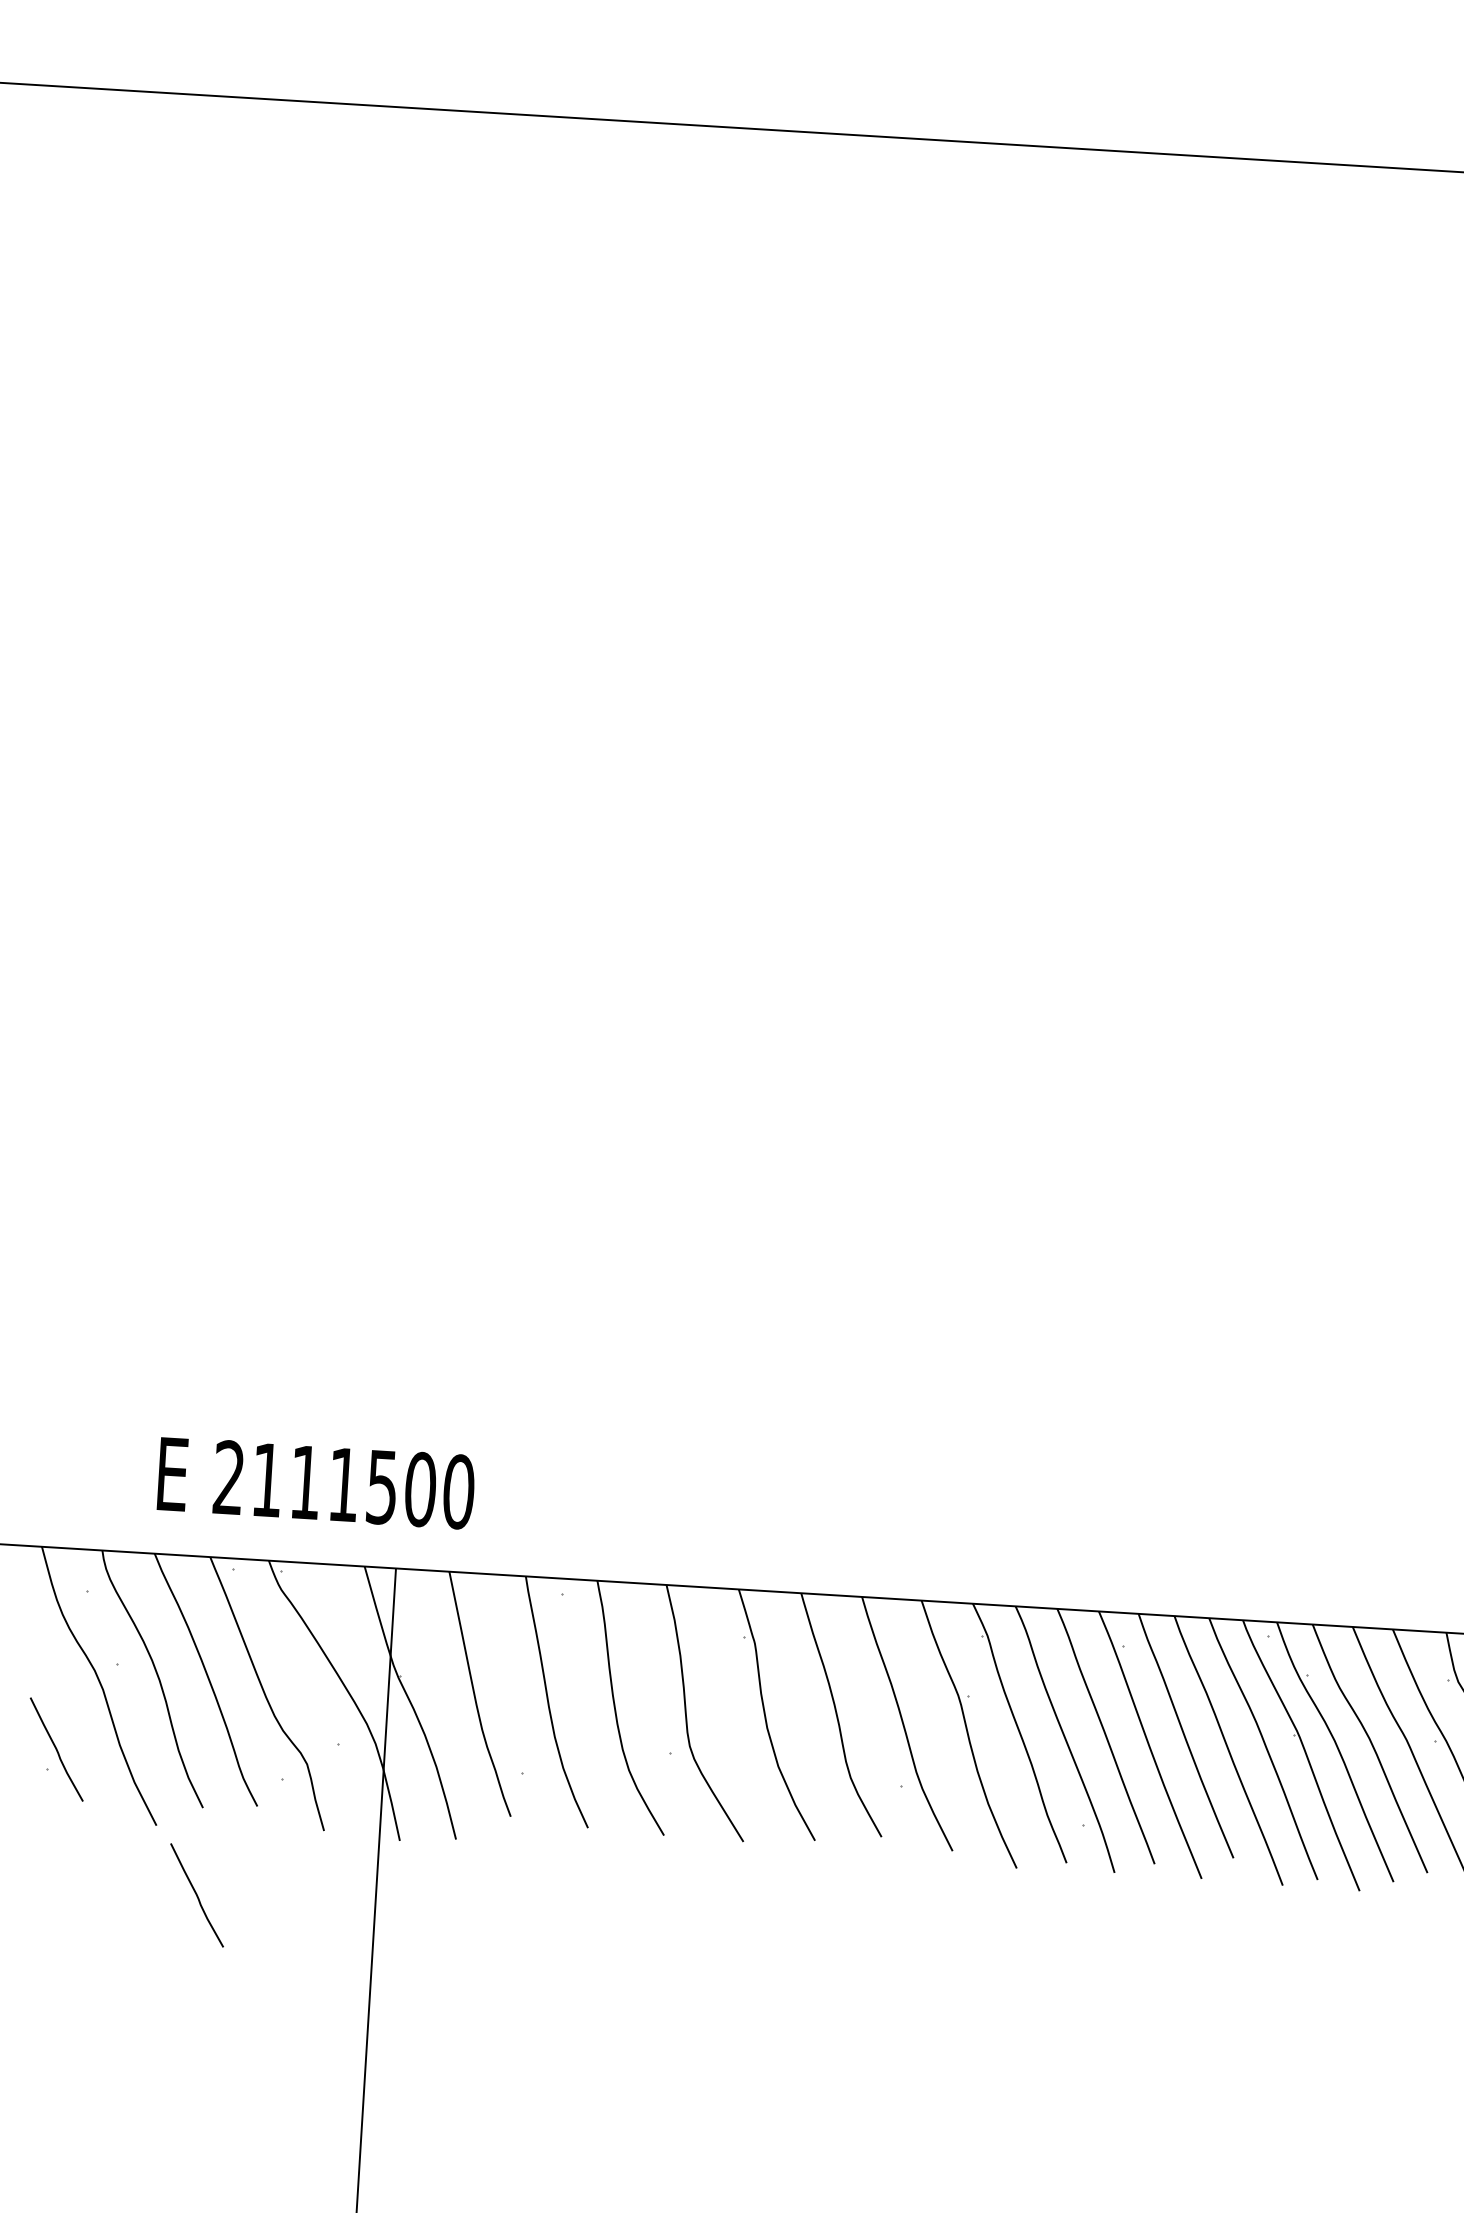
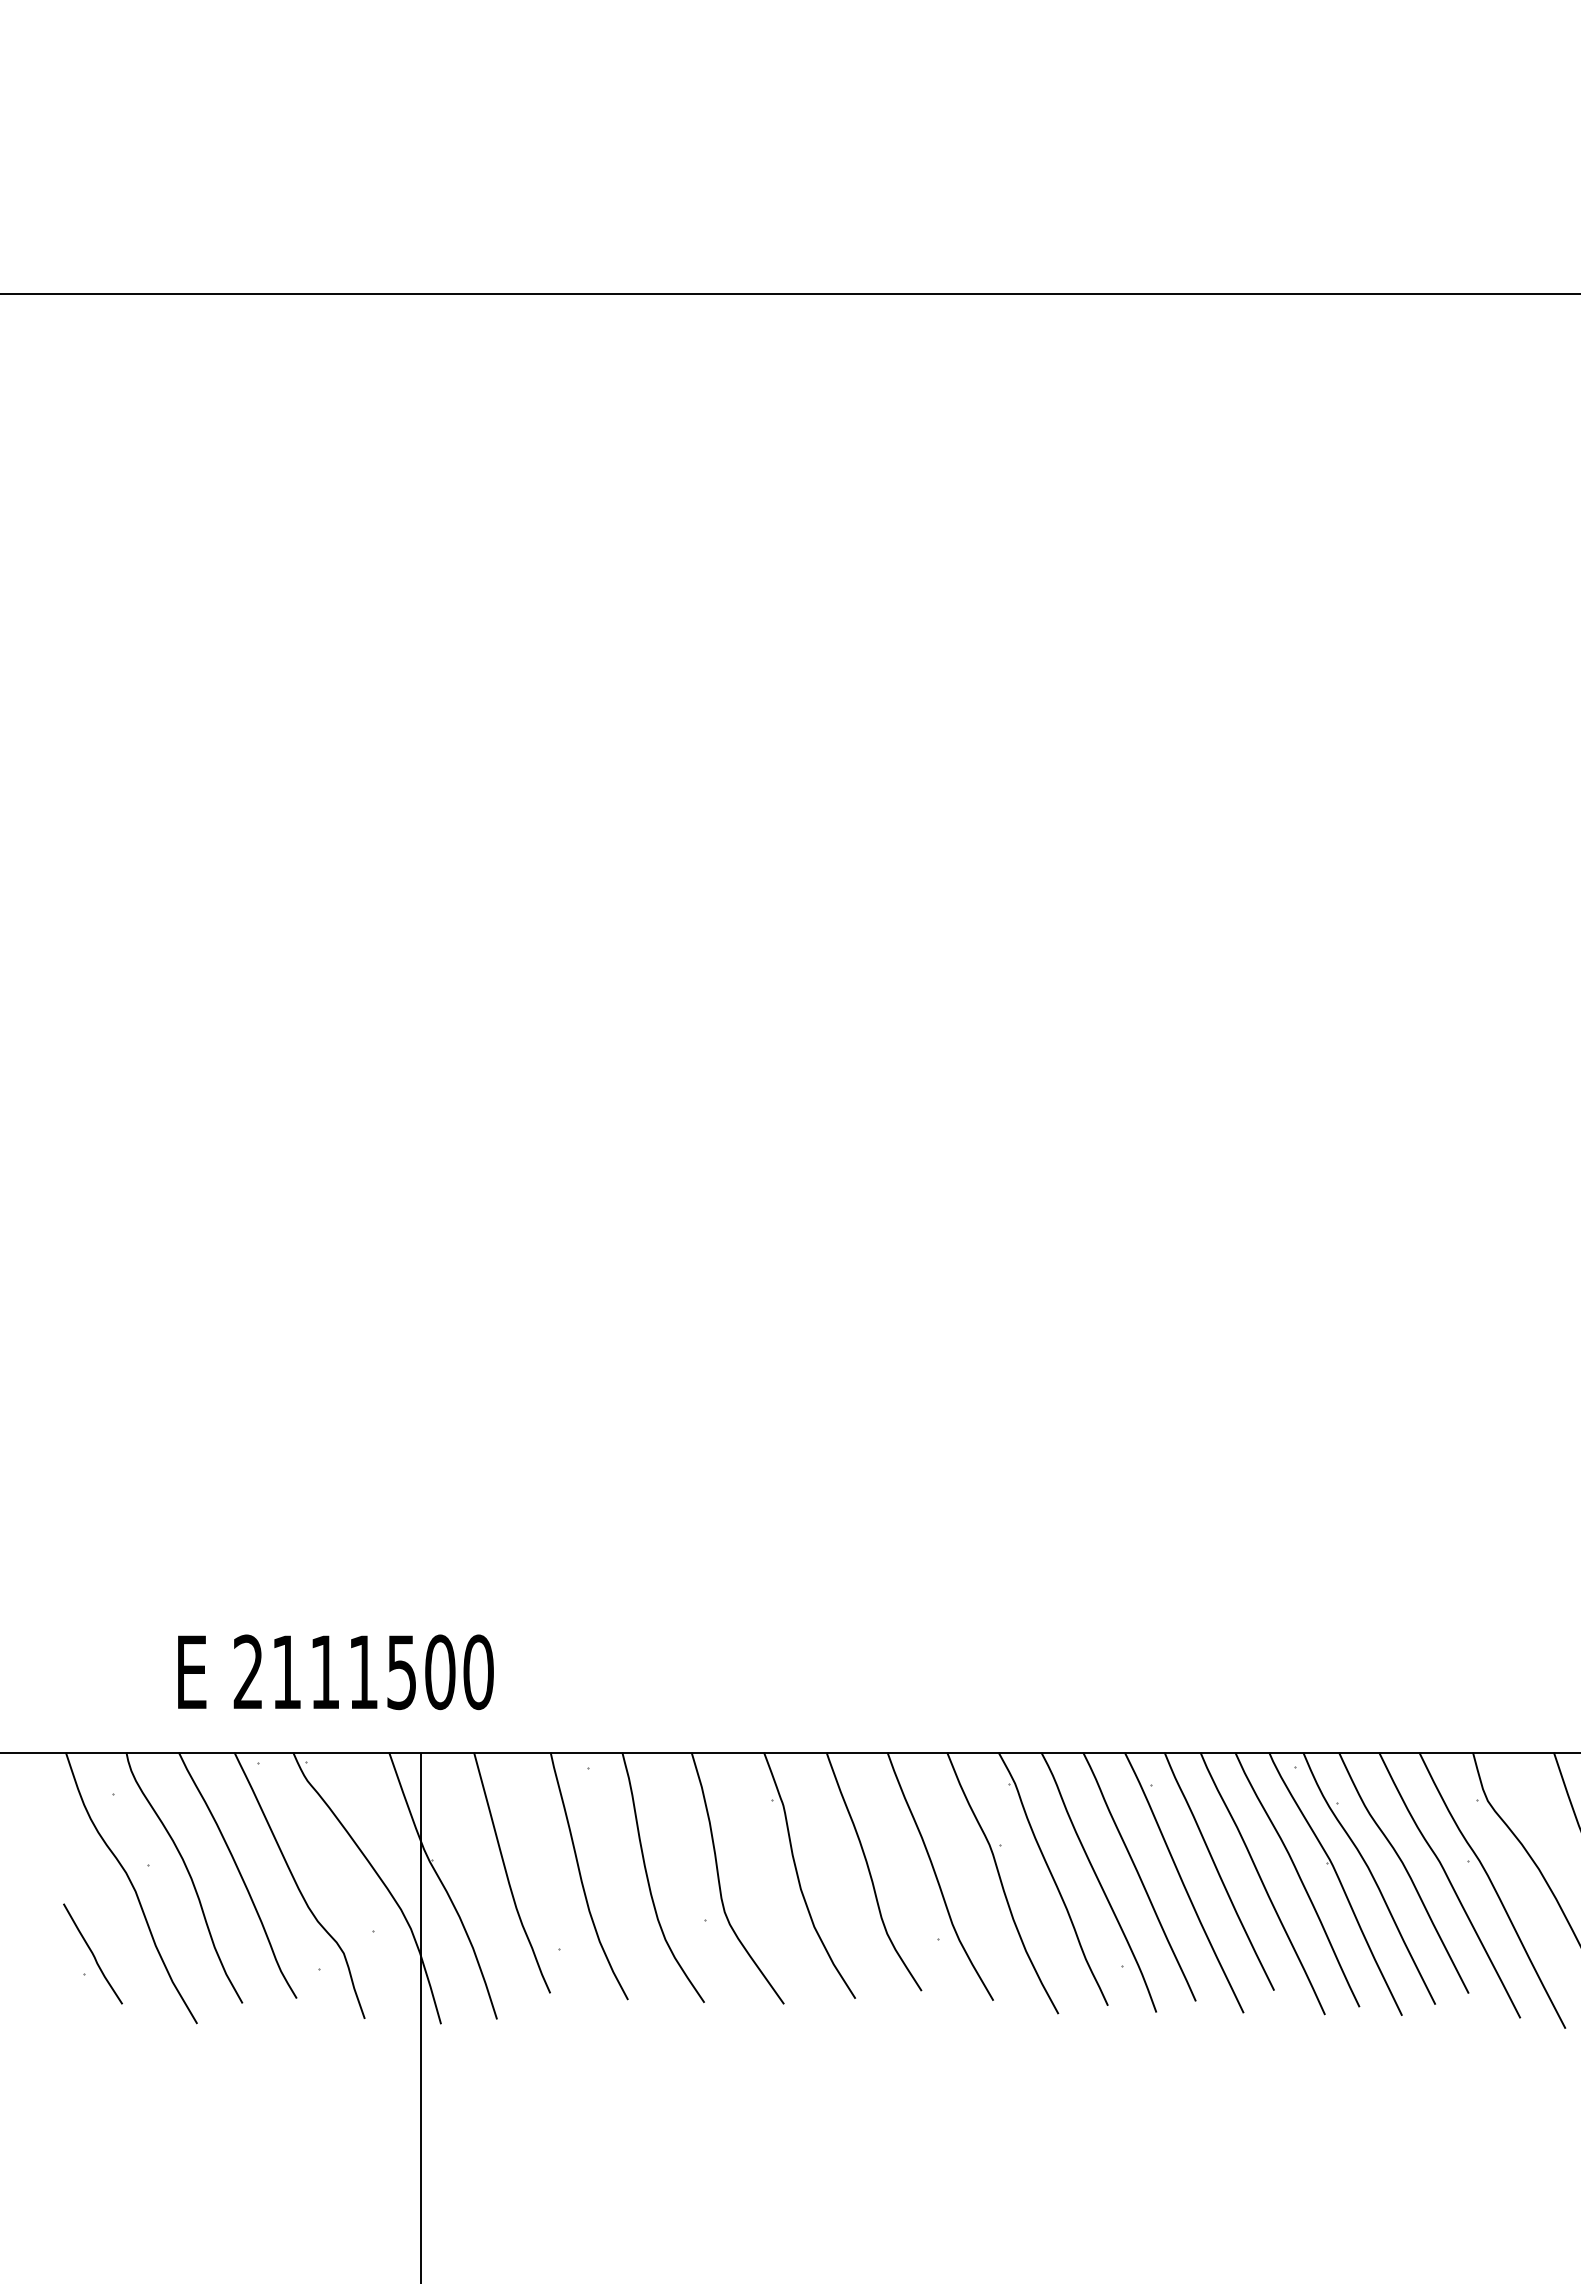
curve: (196, 1894) -> (241, 2090), removed

